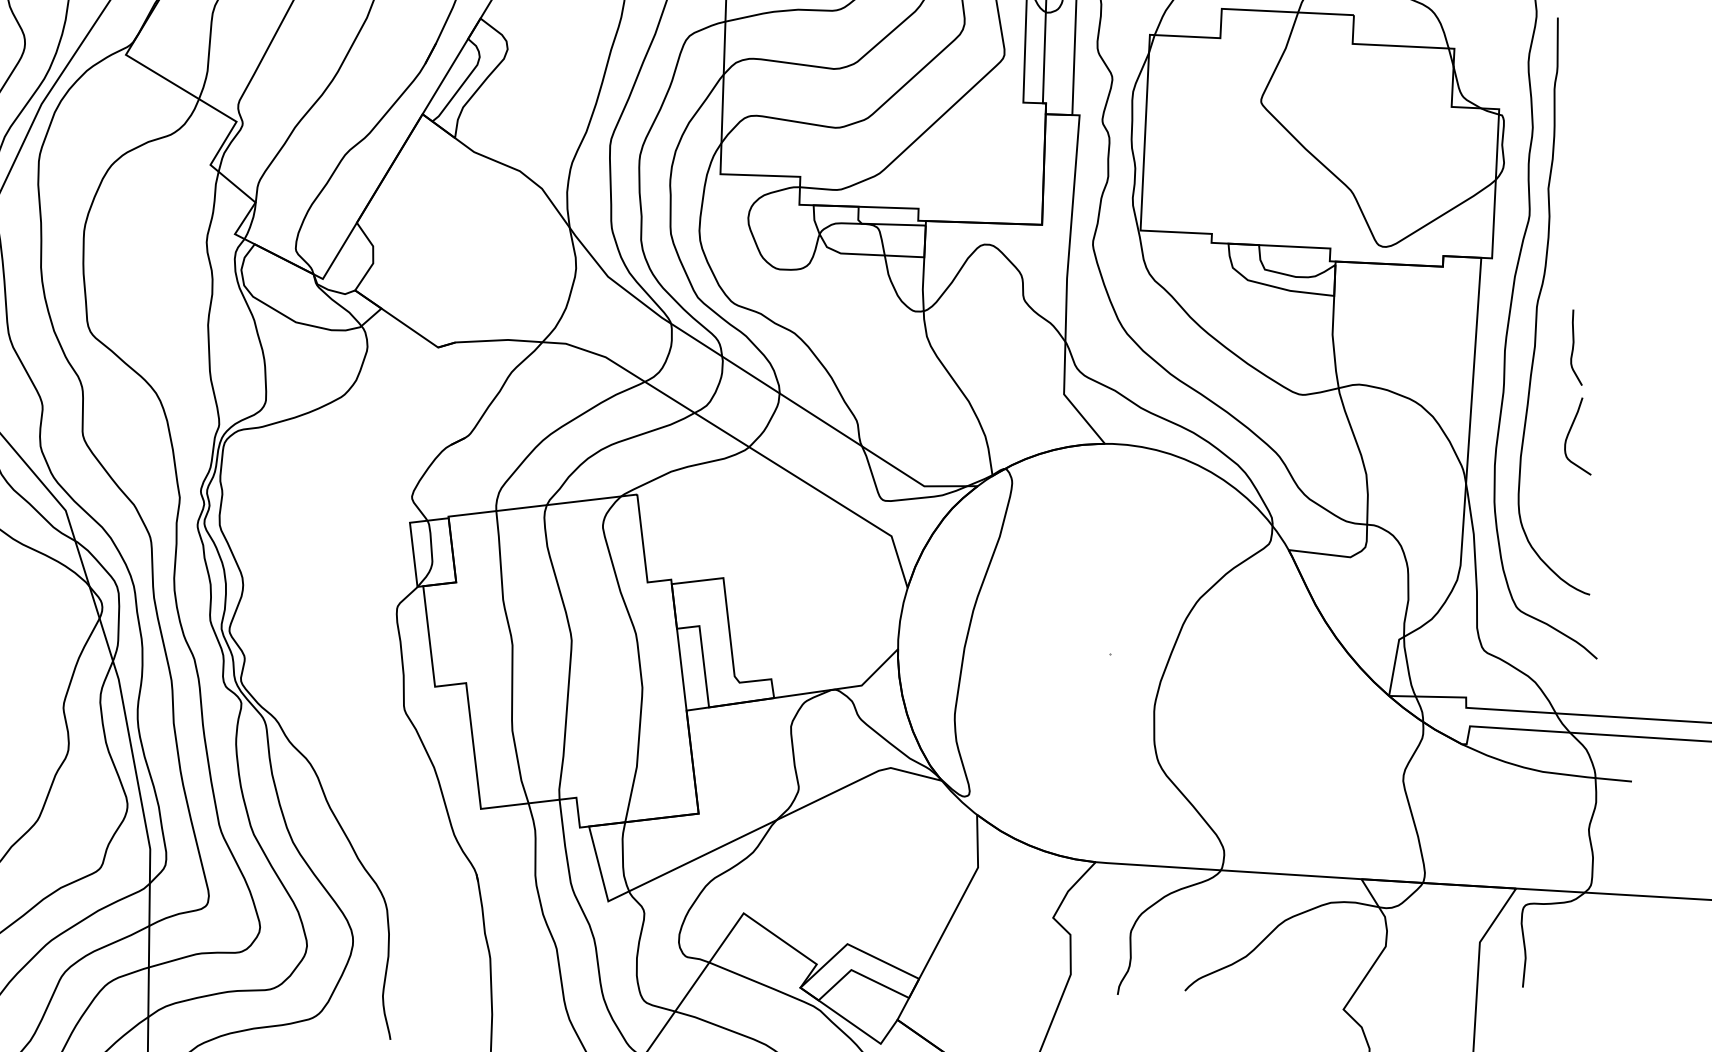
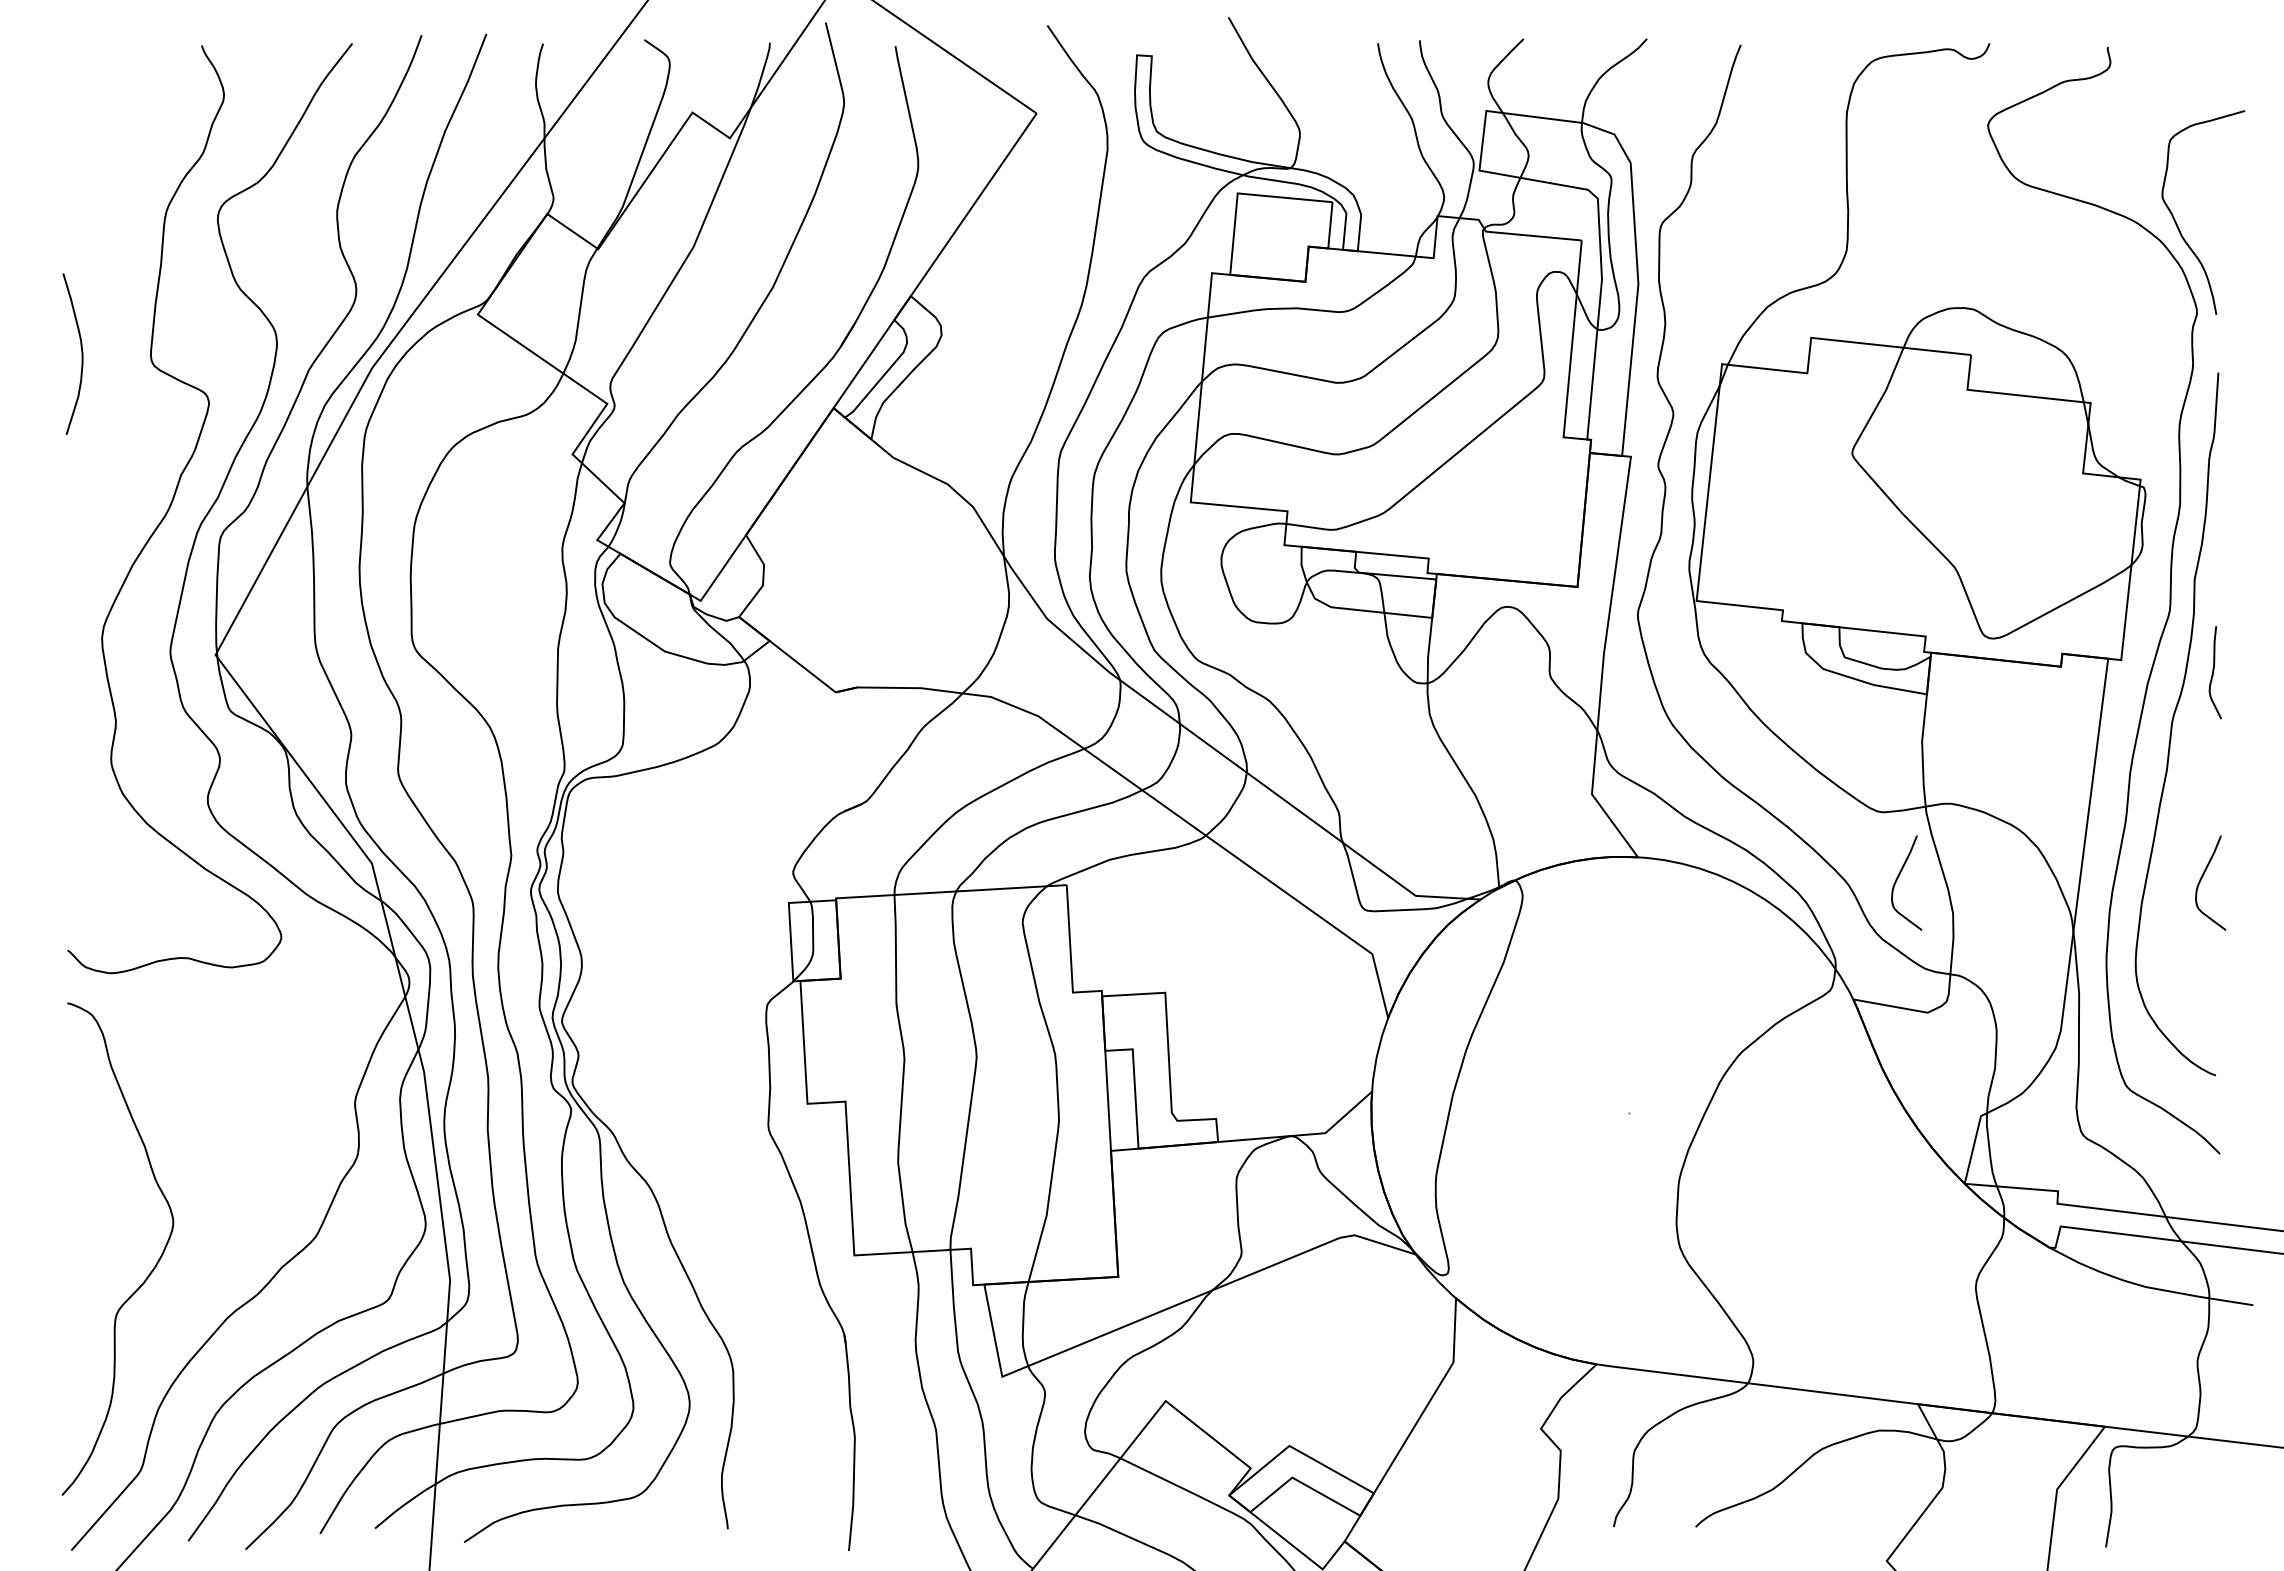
curve: (1574, 346) -> (2214, 671), moved
curve: (1319, 448) -> (1898, 878), added

